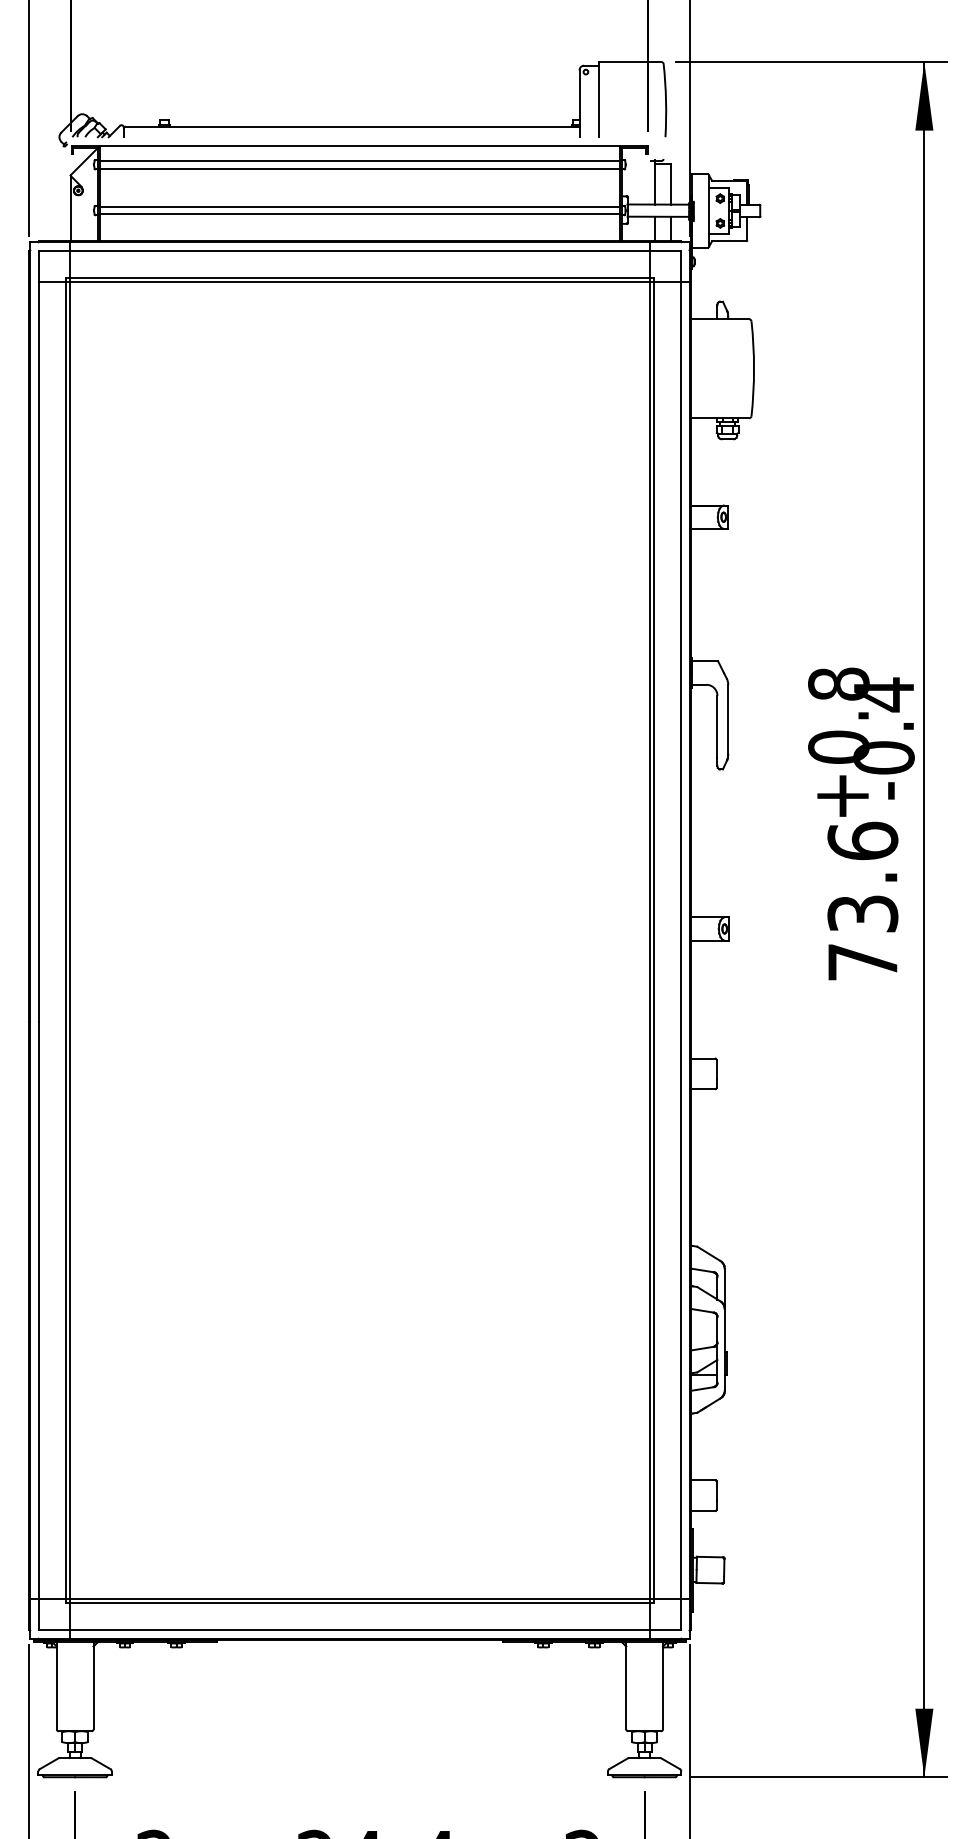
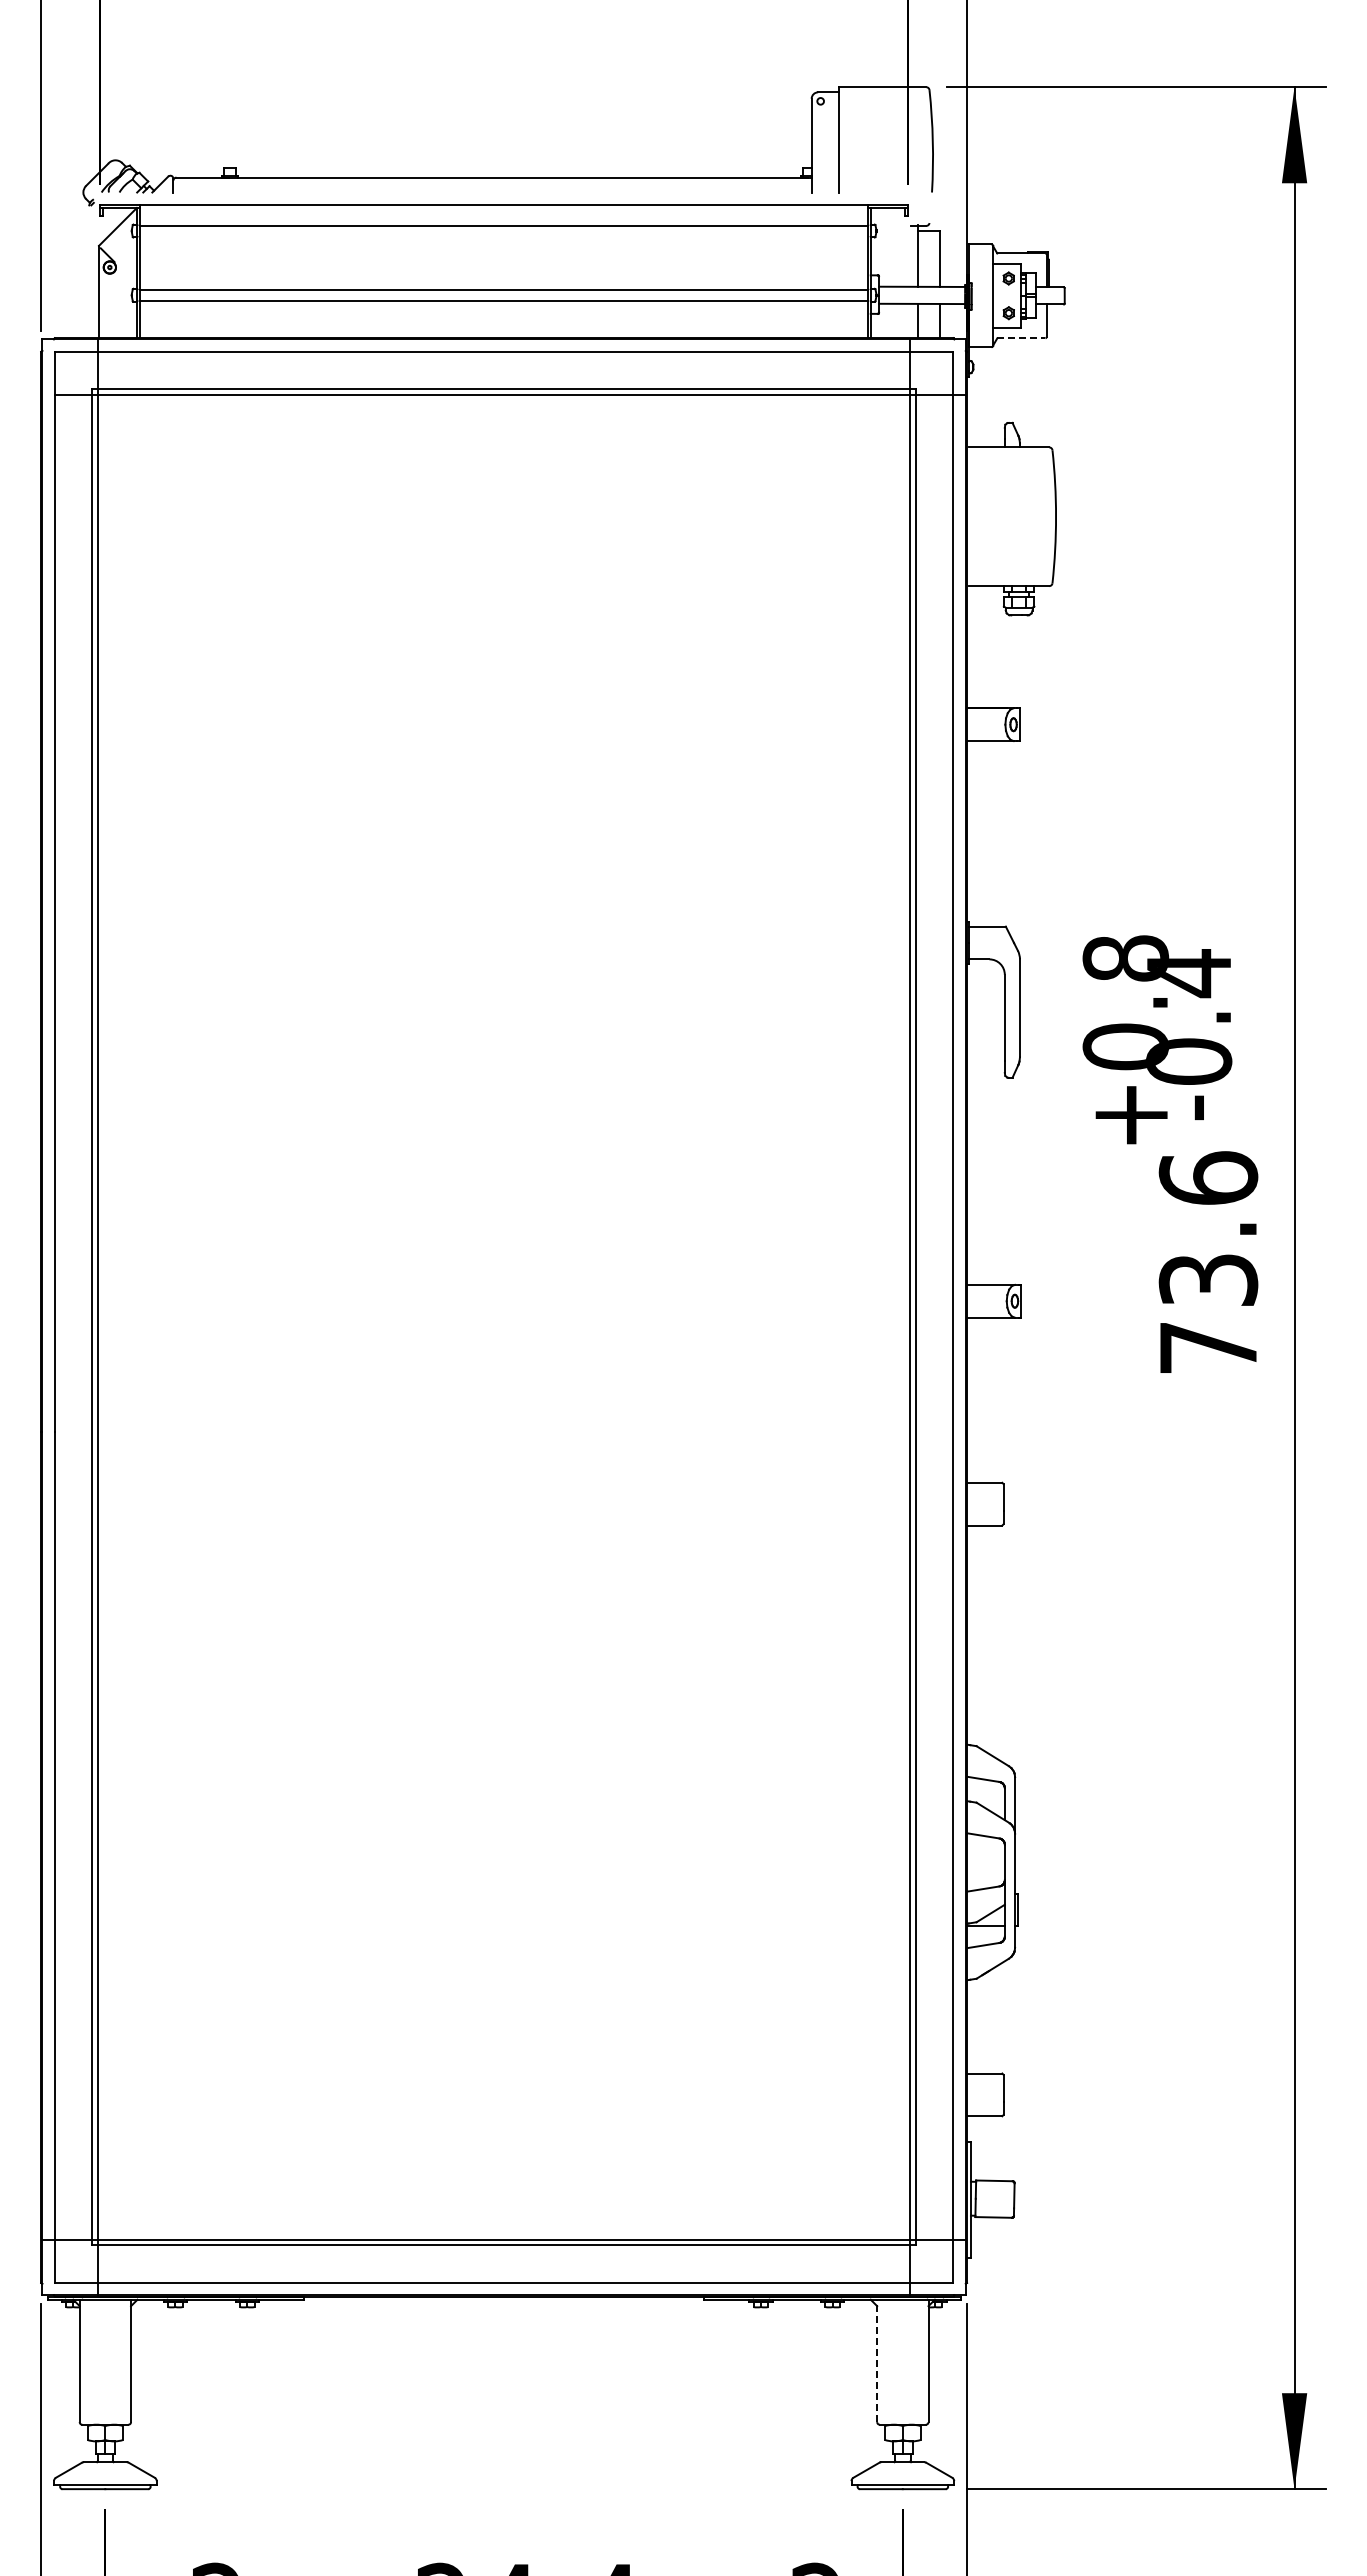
line: (360, 168) -> (504, 236), removed
line: (729, 241) -> (1021, 338), solid -> dashed
text: (861, 742) -> (1157, 1039), moved
line: (626, 1685) -> (877, 2360), solid -> dashed

